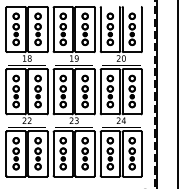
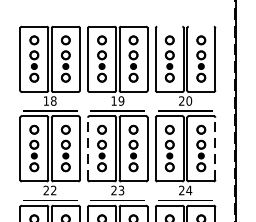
line: (53, 91) -> (87, 148), solid -> dashed
line: (142, 91) -> (216, 148), solid -> dashed

